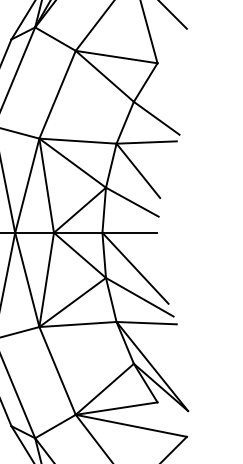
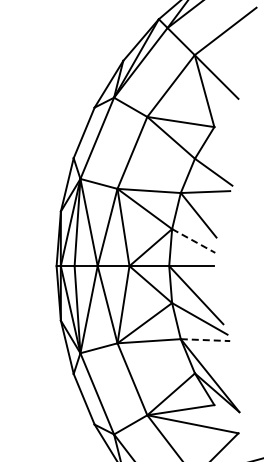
line: (132, 201) -> (193, 240), solid -> dashed
line: (146, 323) -> (205, 340), solid -> dashed

